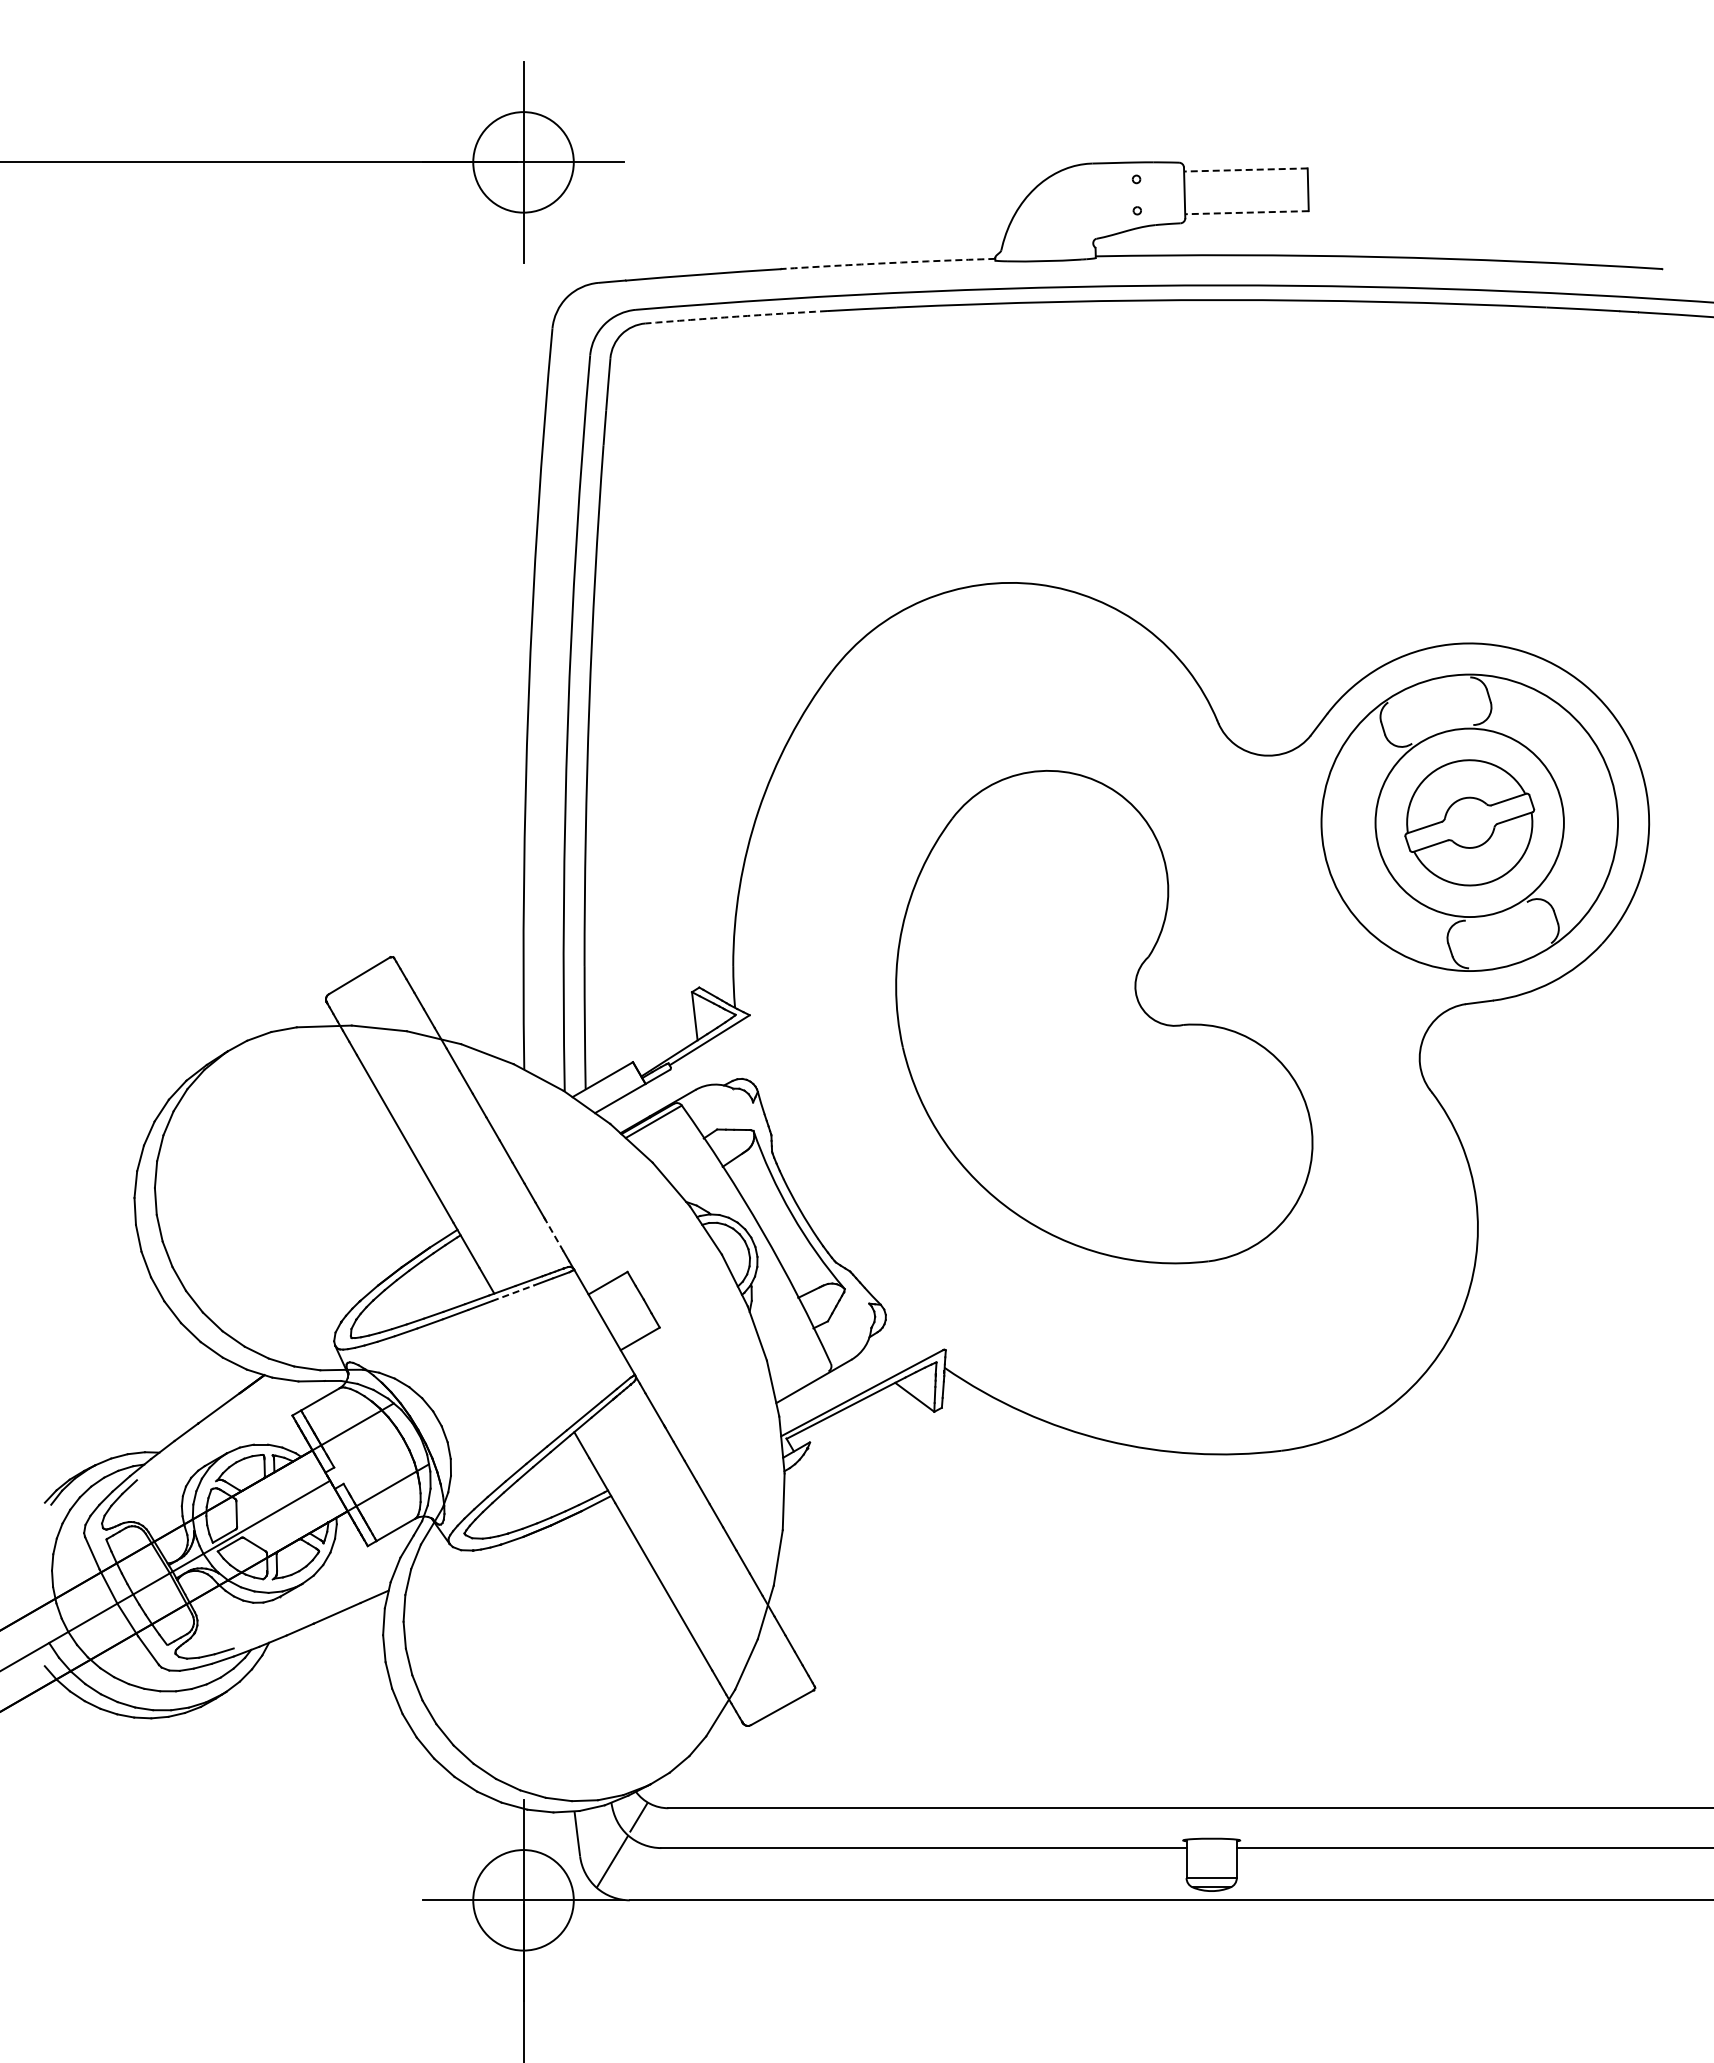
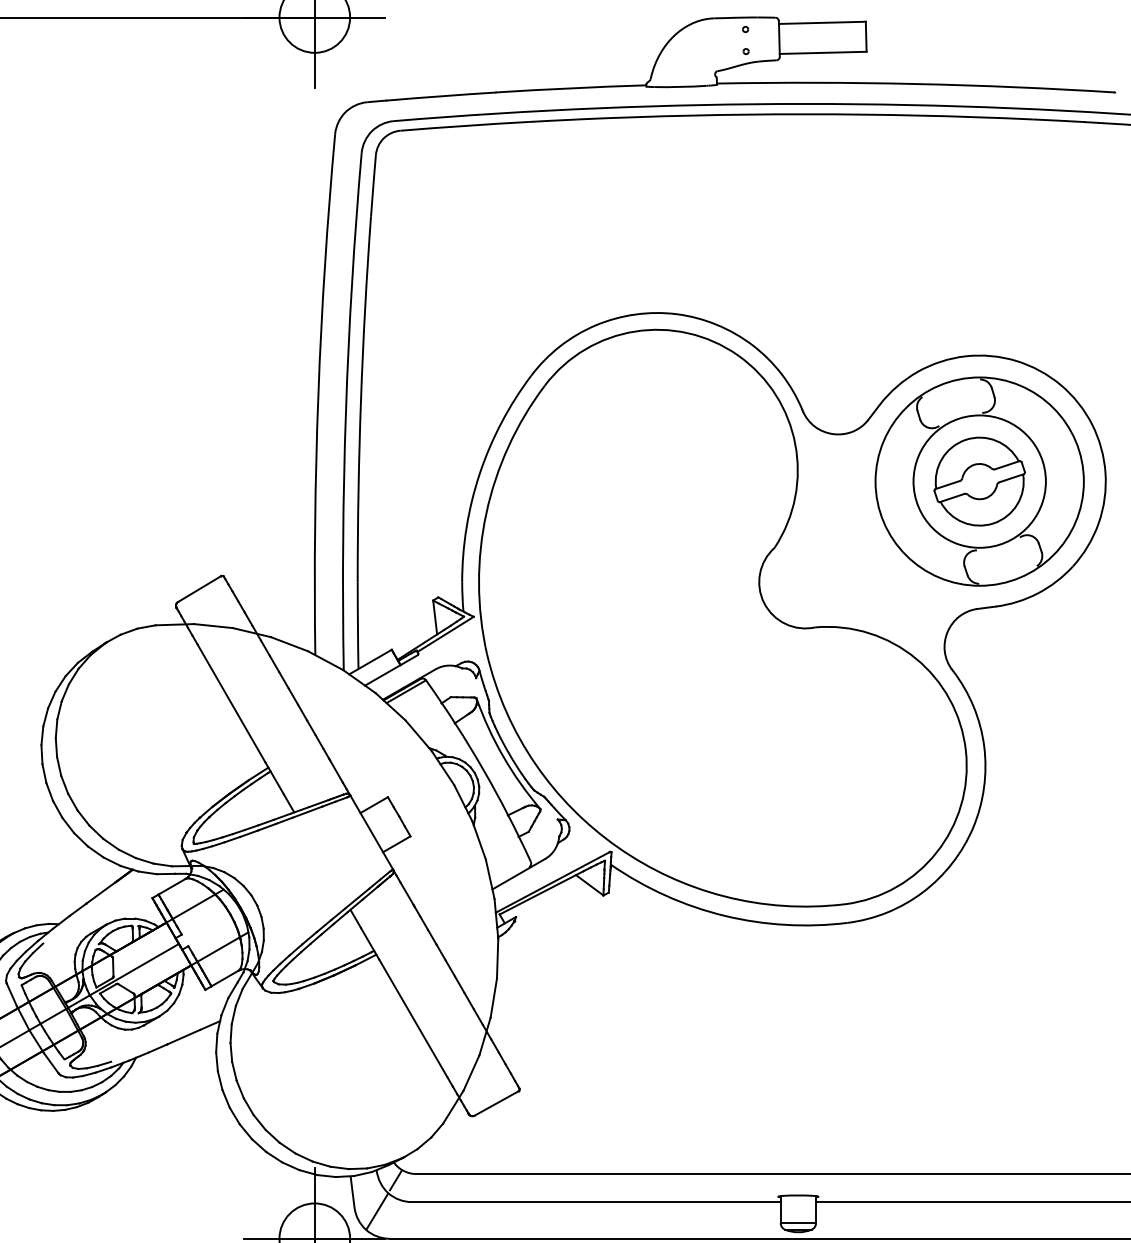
line: (1245, 169) -> (822, 22), dashed -> solid
line: (1246, 212) -> (822, 52), dashed -> solid
arc: (888, 263) -> (571, 88), dashed -> solid
arc: (736, 316) -> (464, 125), dashed -> solid
part: (1104, 1016) -> (723, 617), size x1.67
line: (553, 1234) -> (335, 770), dashed -> solid
line: (513, 1293) -> (307, 812), dashed -> solid

